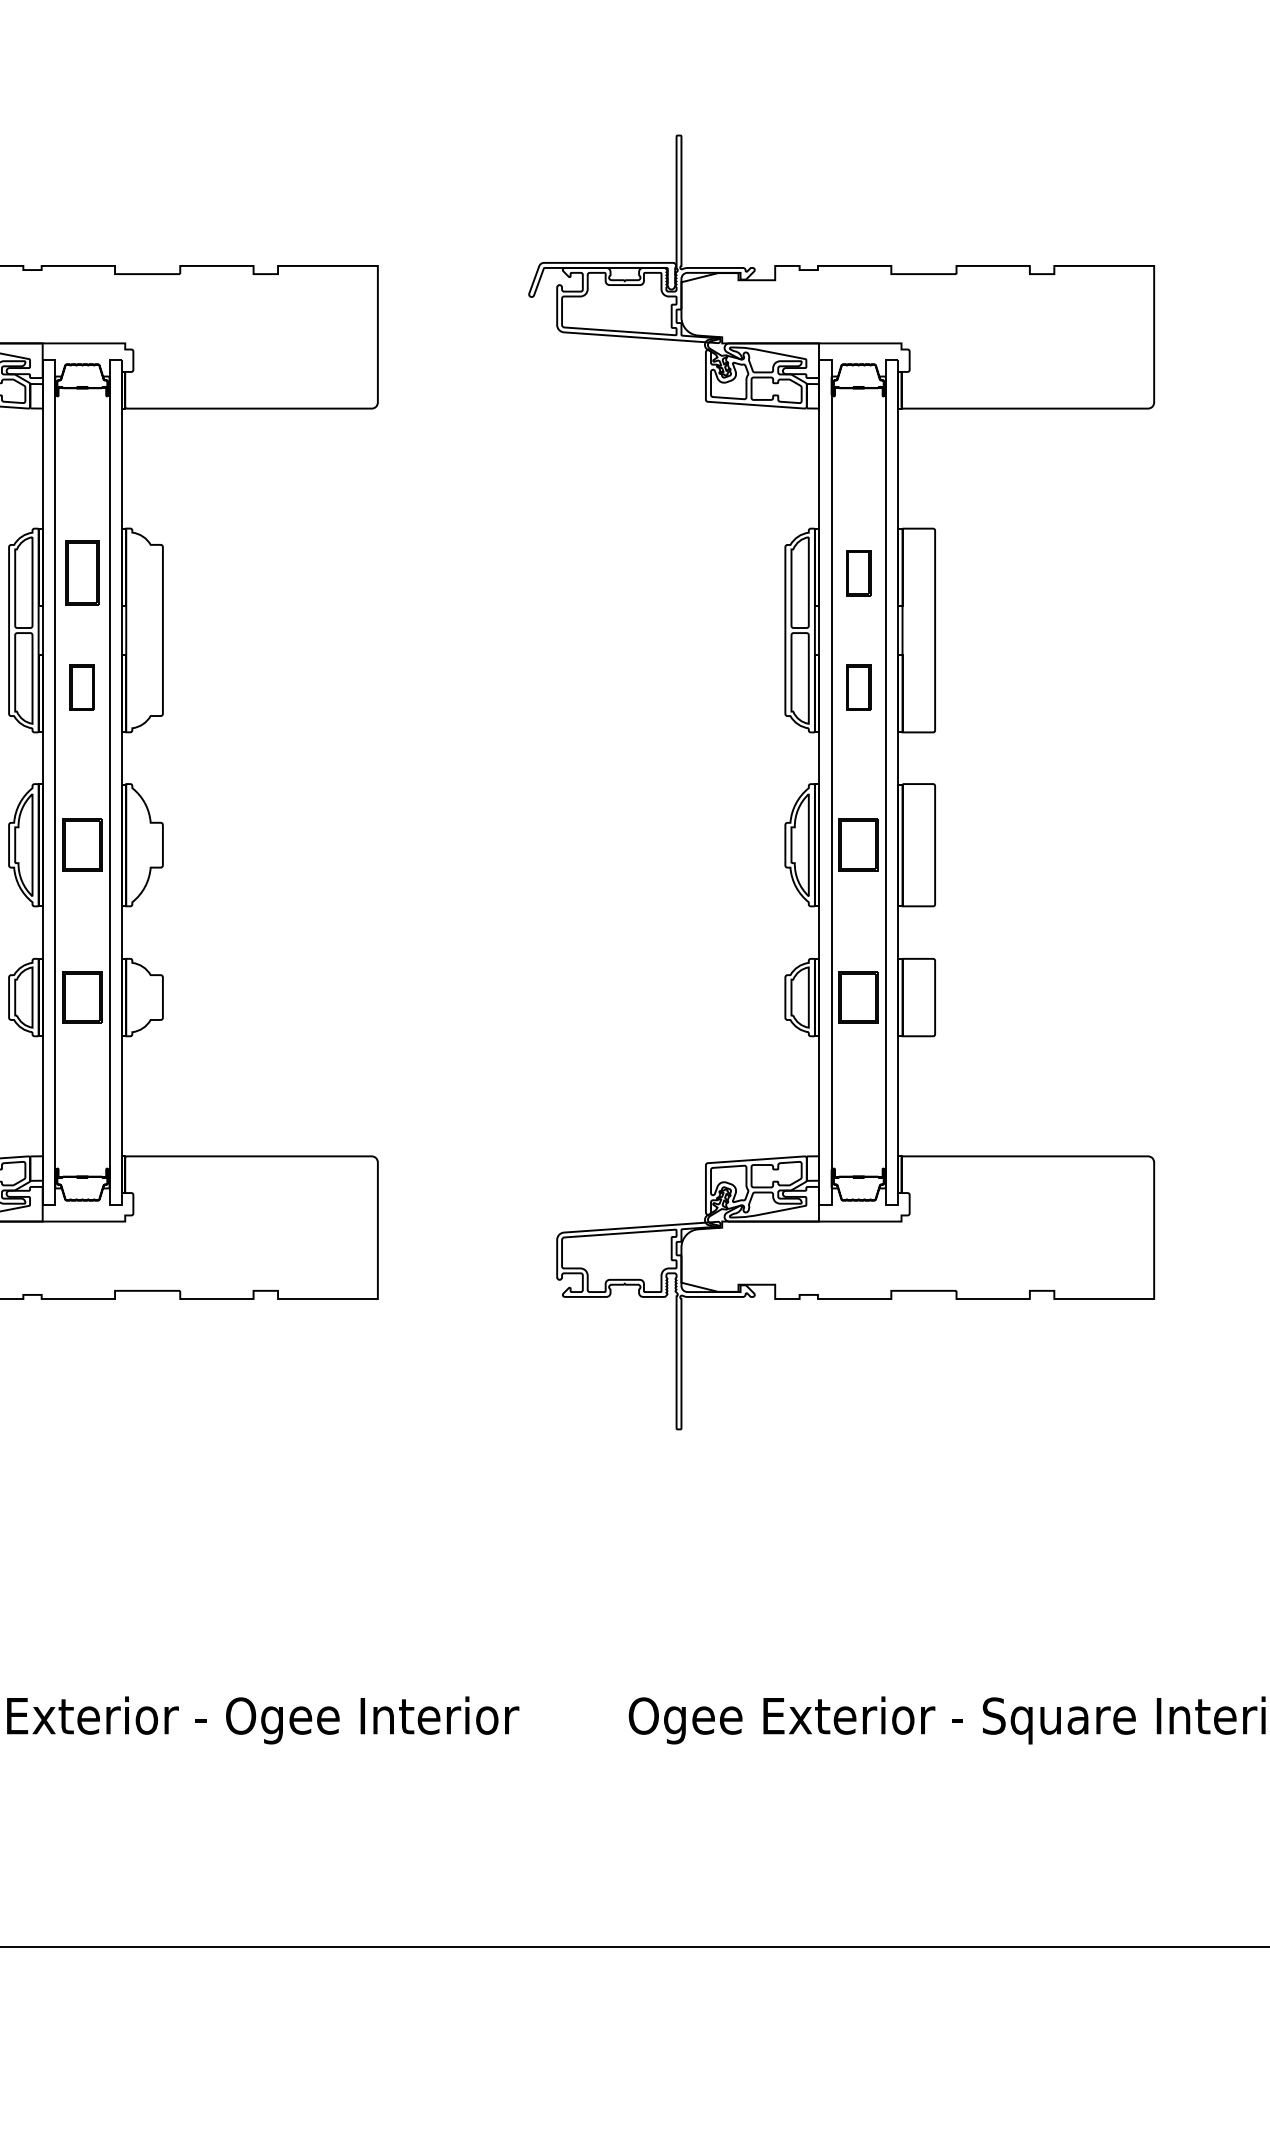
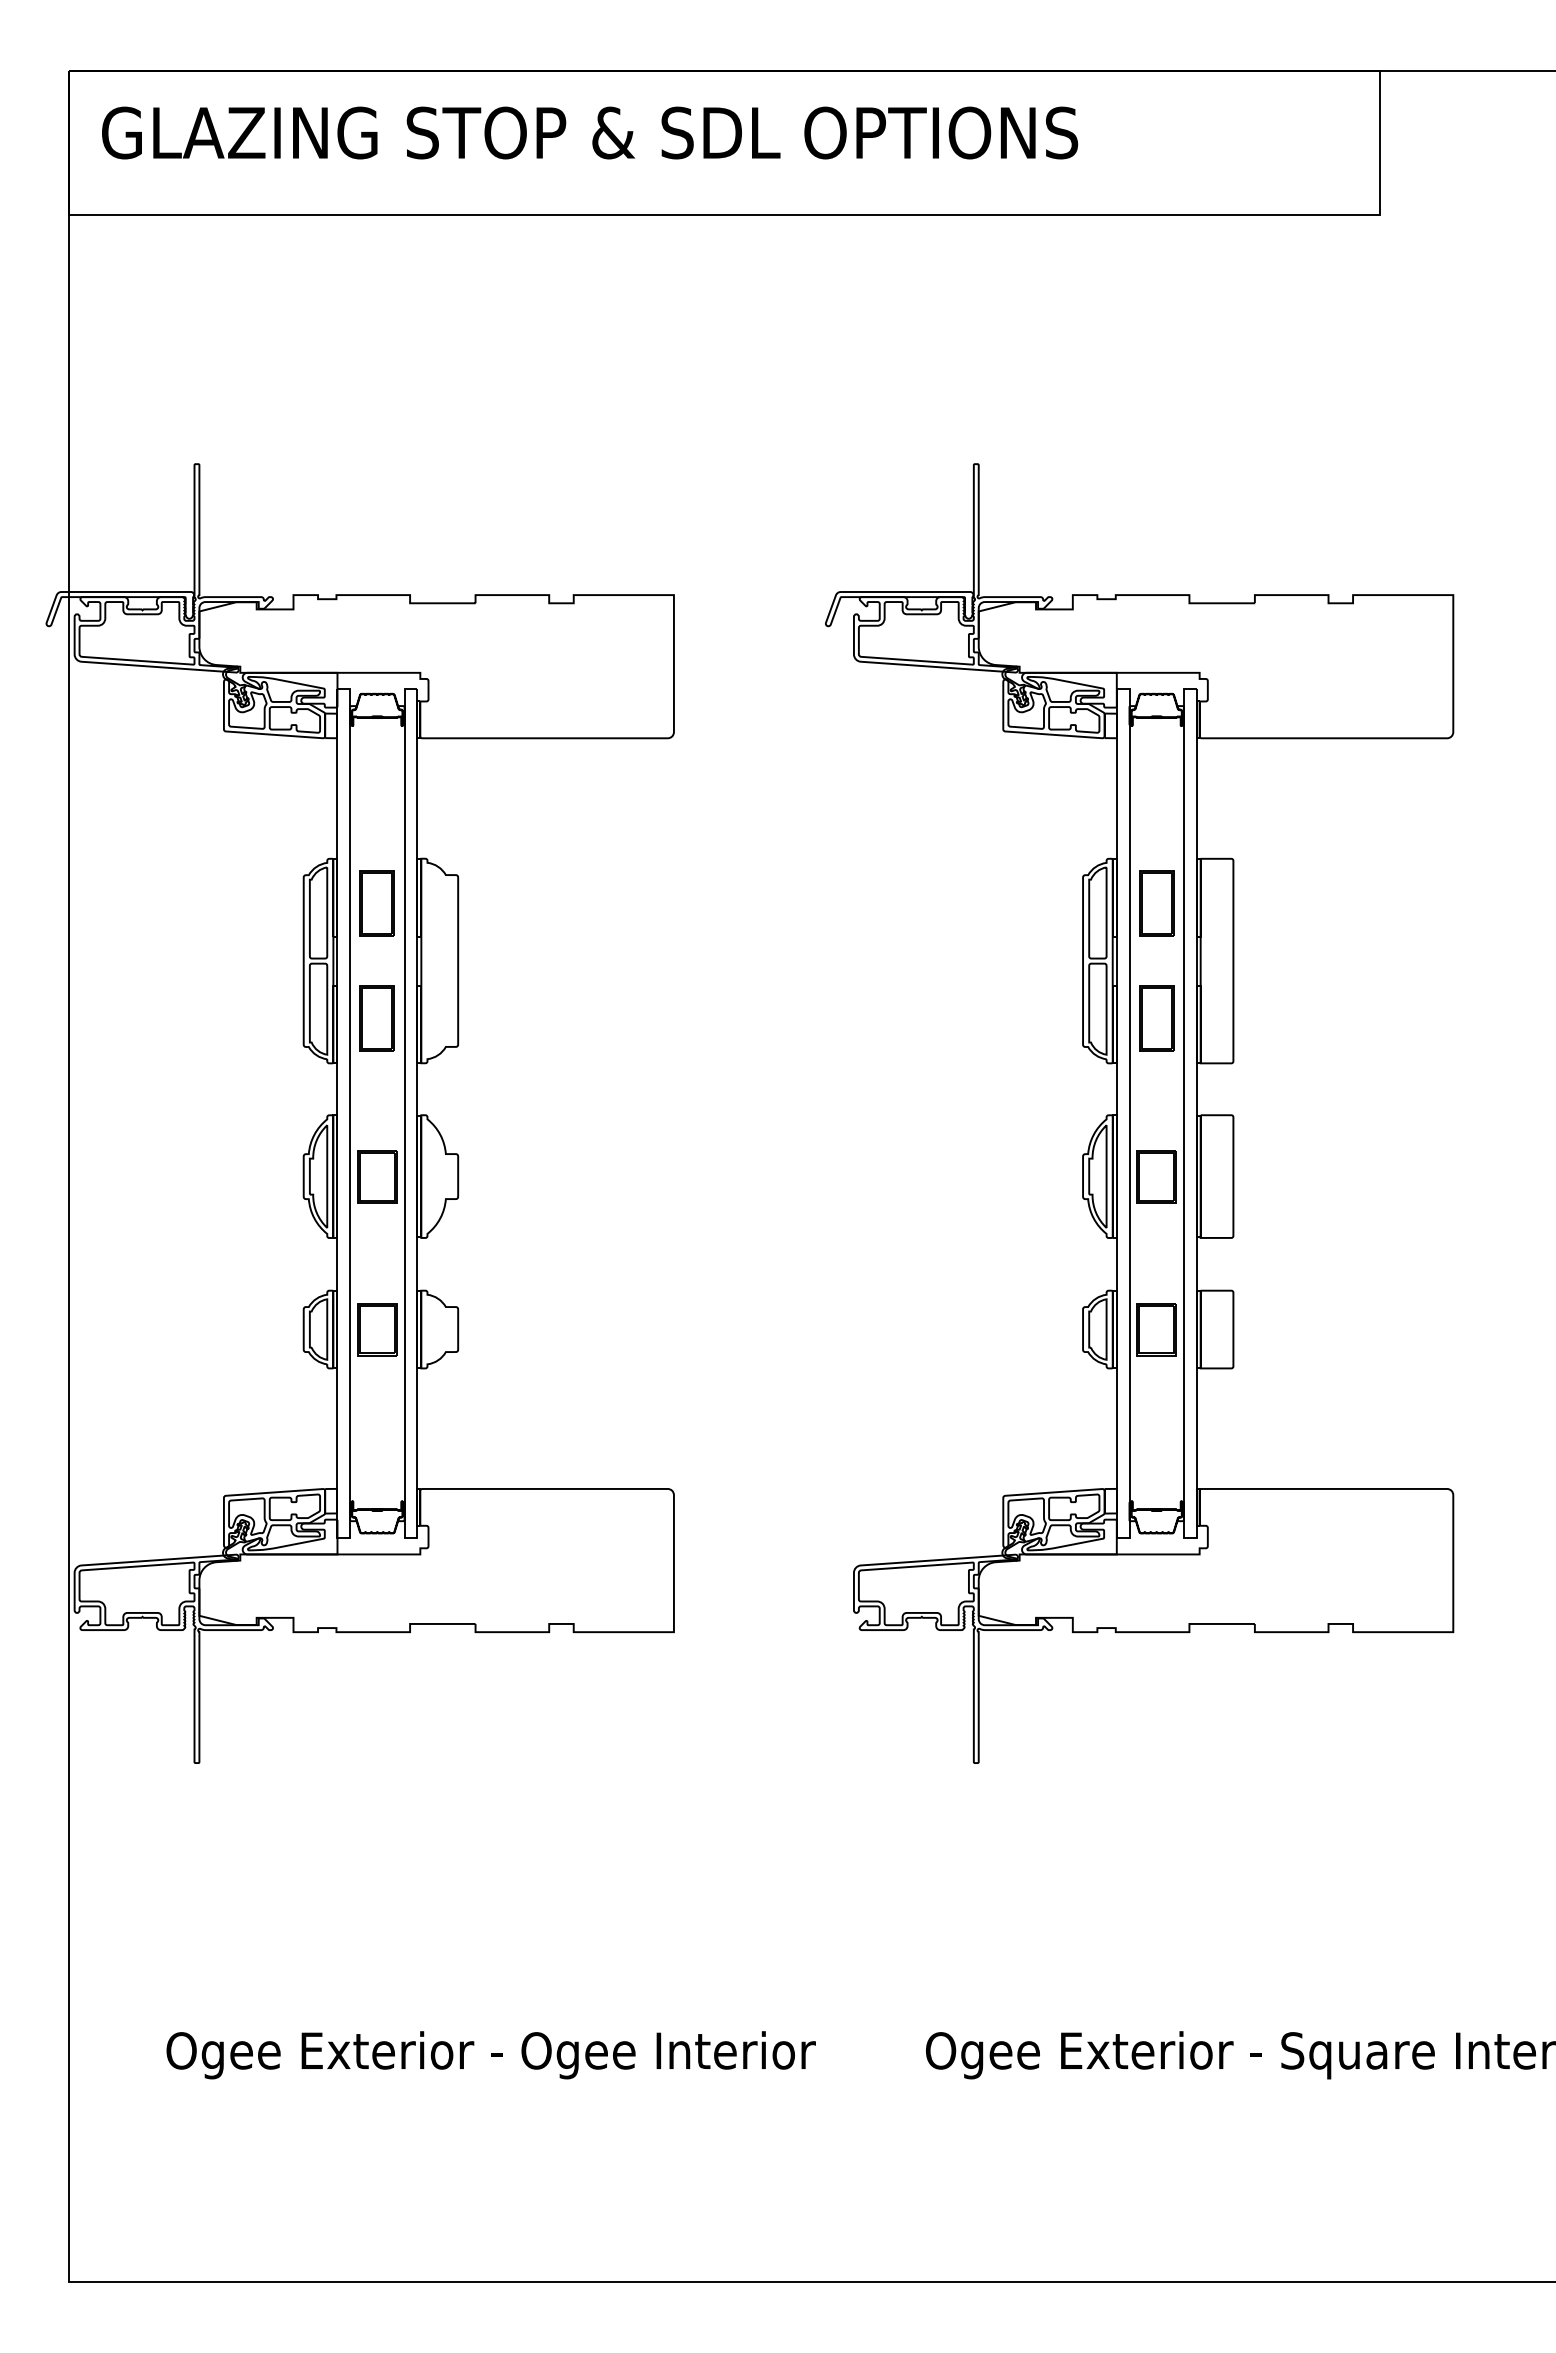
part: (858, 573) -> (1156, 903), size x1.43
part: (81, 687) -> (376, 1018), size x1.43
part: (858, 687) -> (1156, 1018), size x1.43

